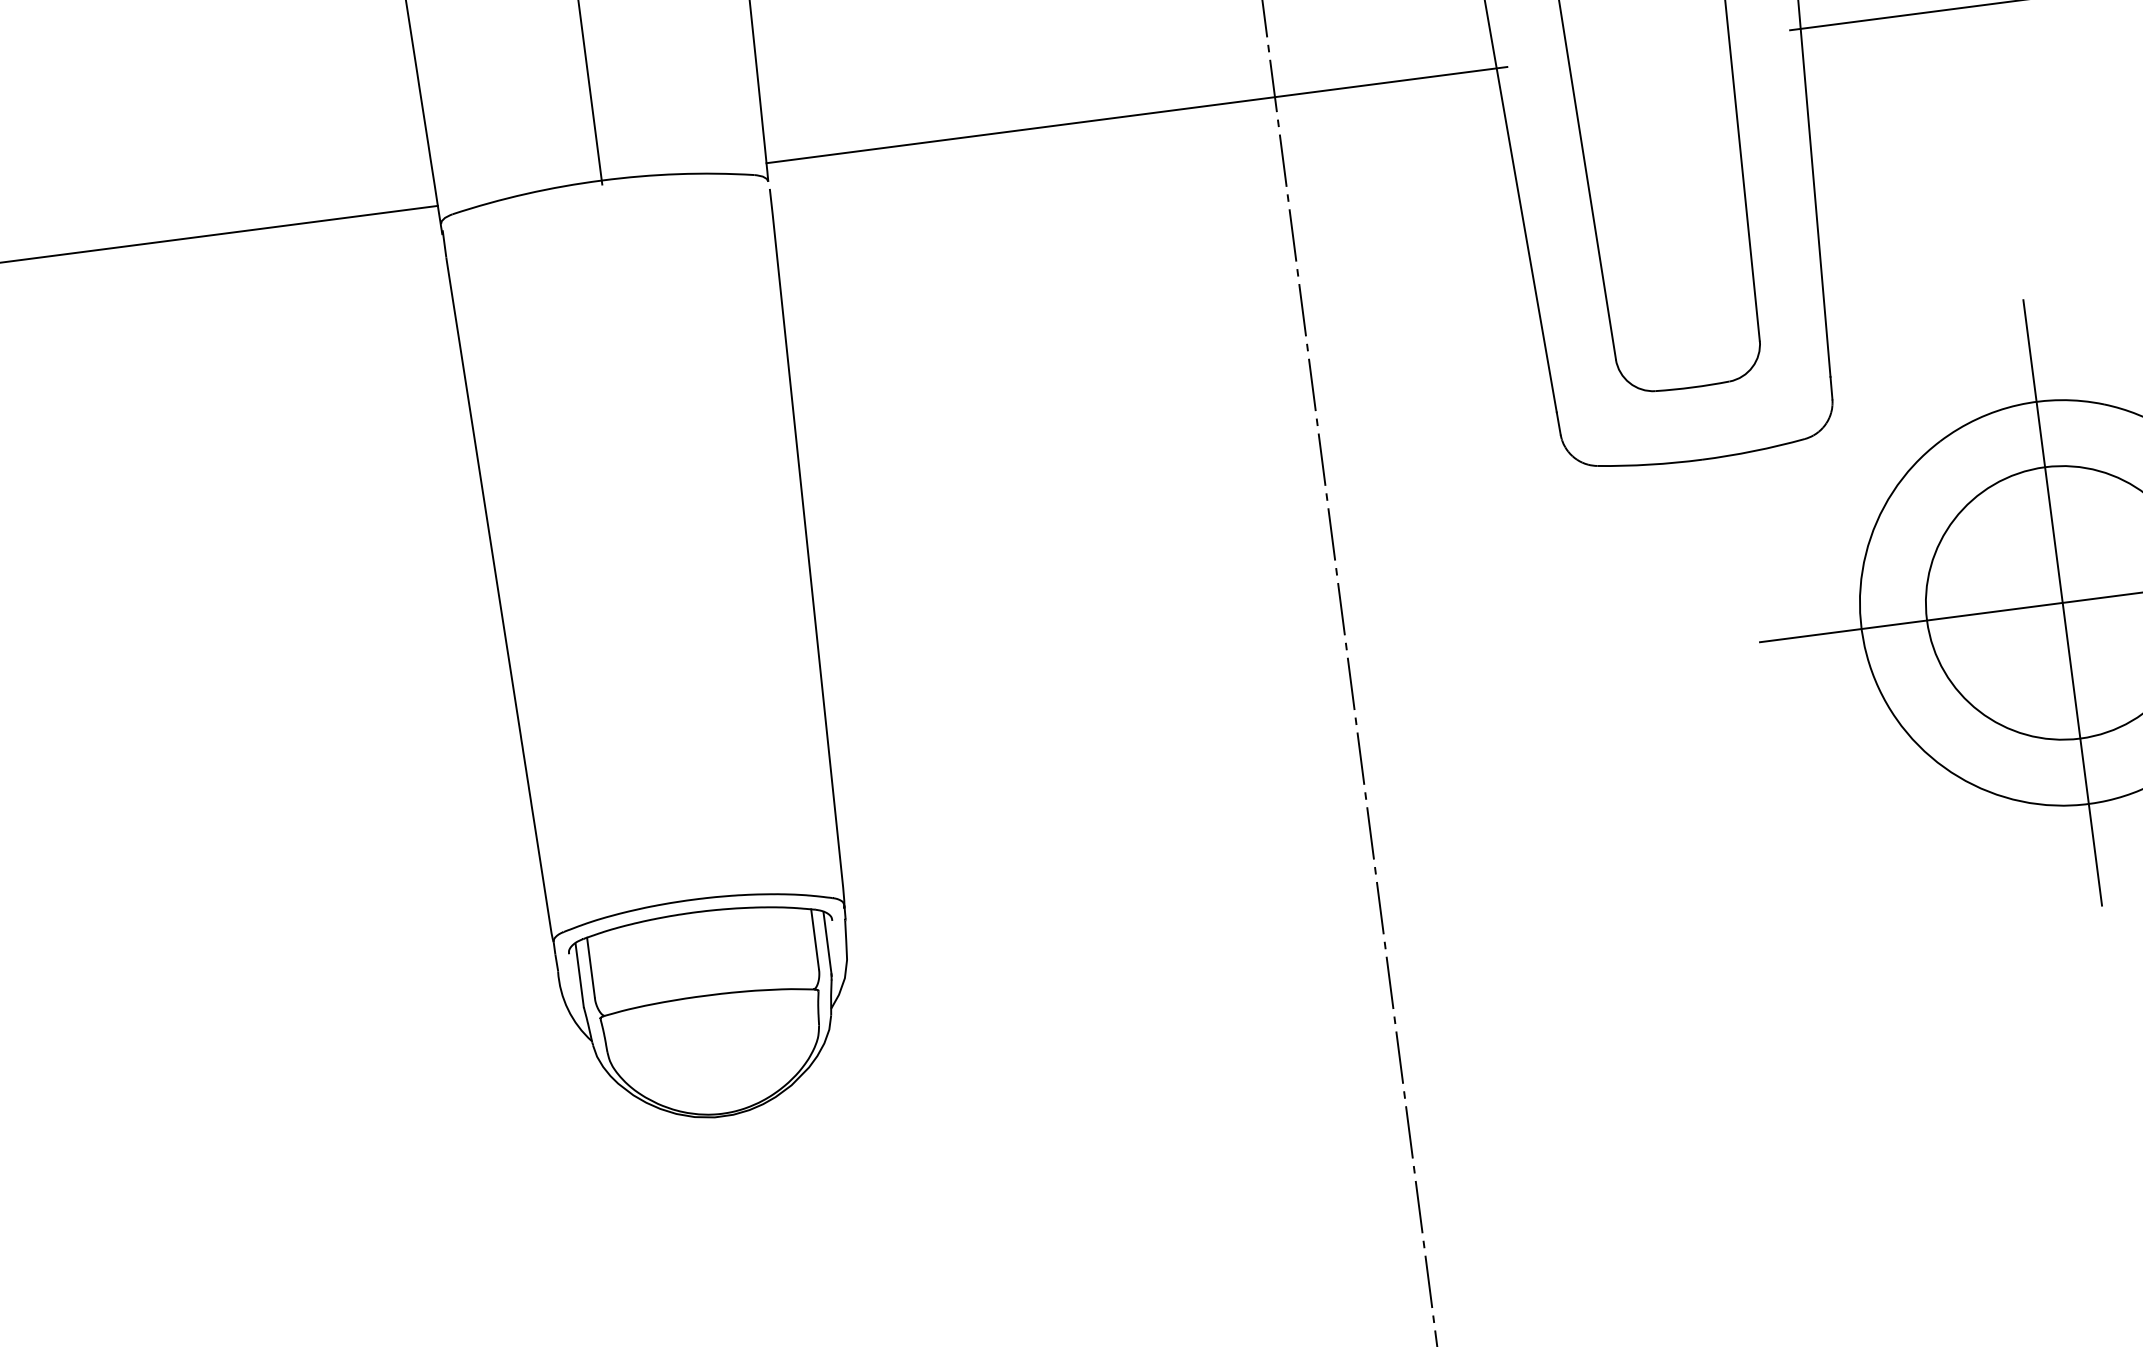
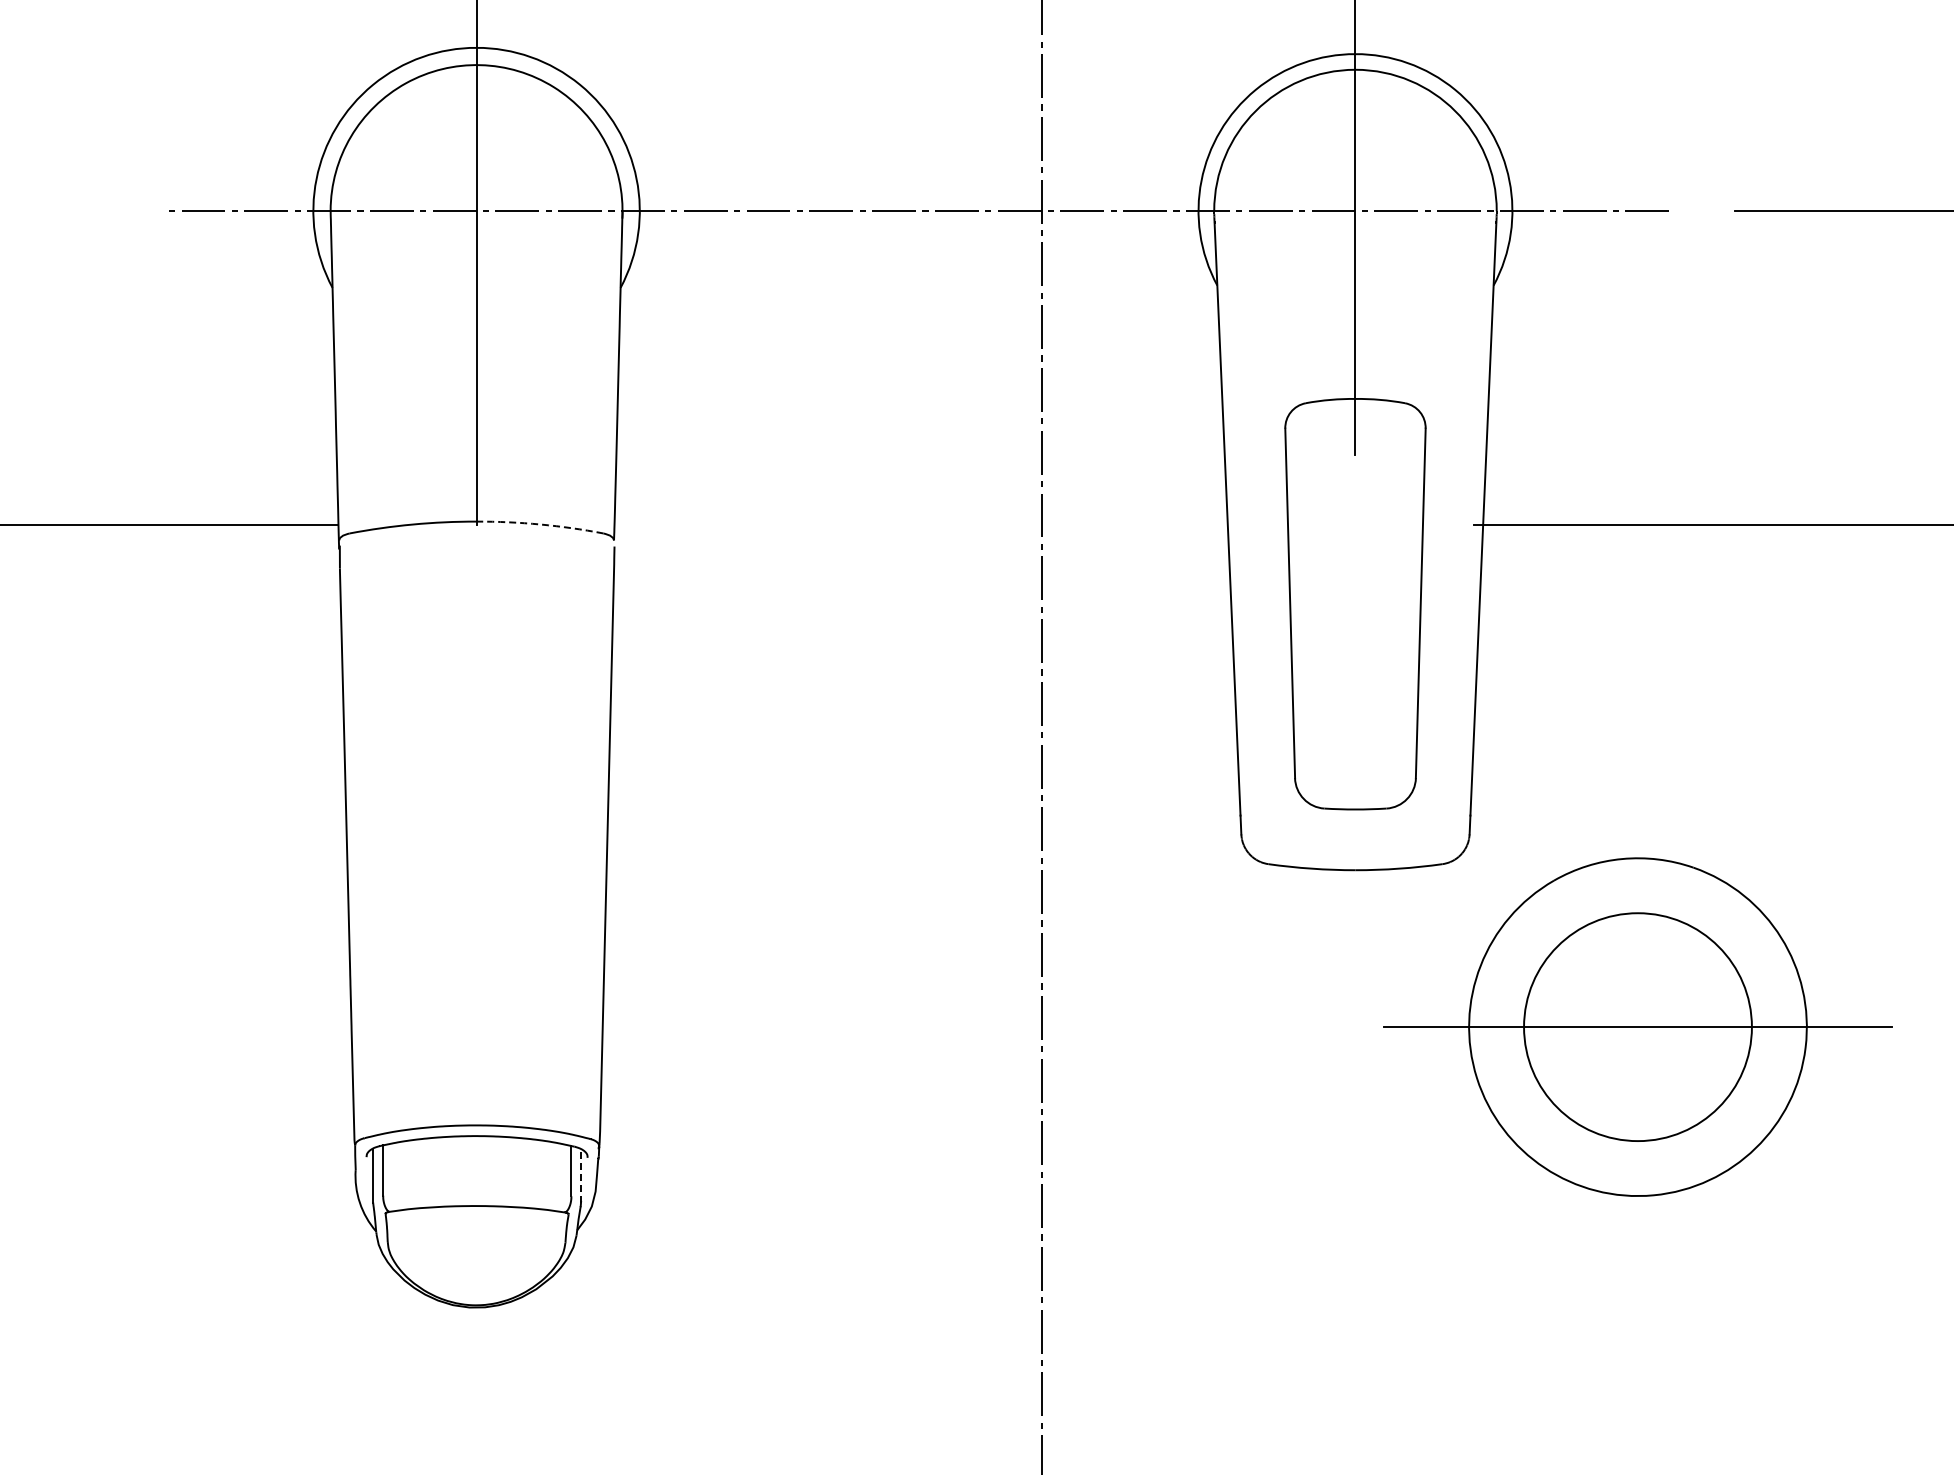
line: (1136, 114) -> (925, 524), removed
arc: (678, 174) -> (540, 524), solid -> dashed
line: (2062, 602) -> (1637, 1026), removed
line: (827, 944) -> (581, 1176), solid -> dashed

